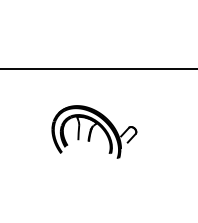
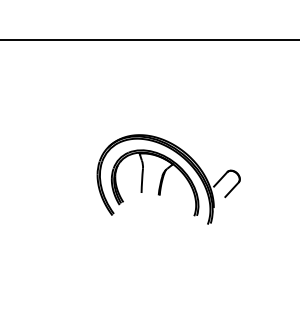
part: (94, 131) -> (168, 178), moved

